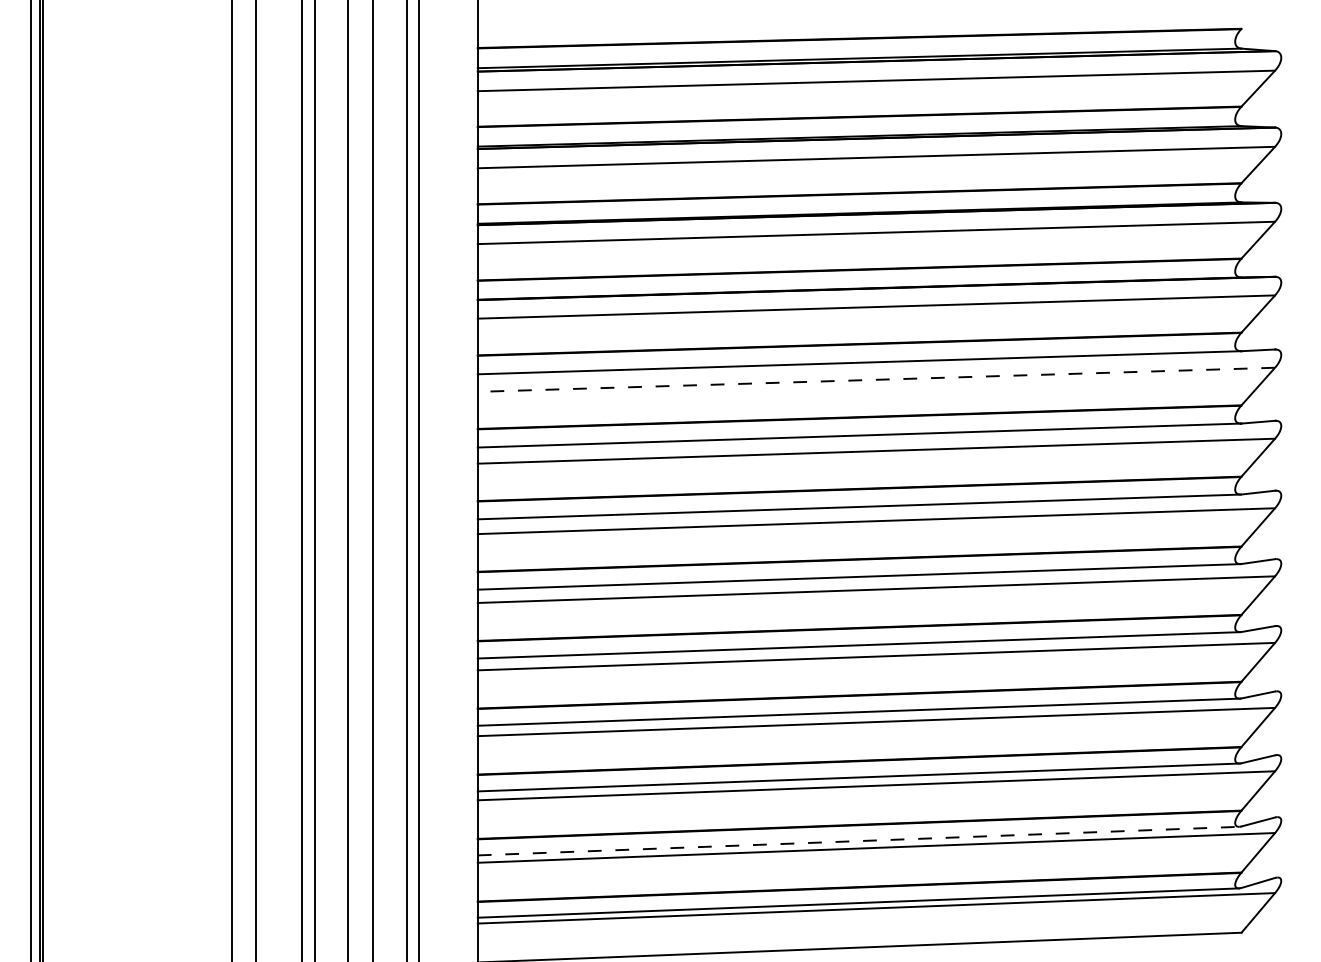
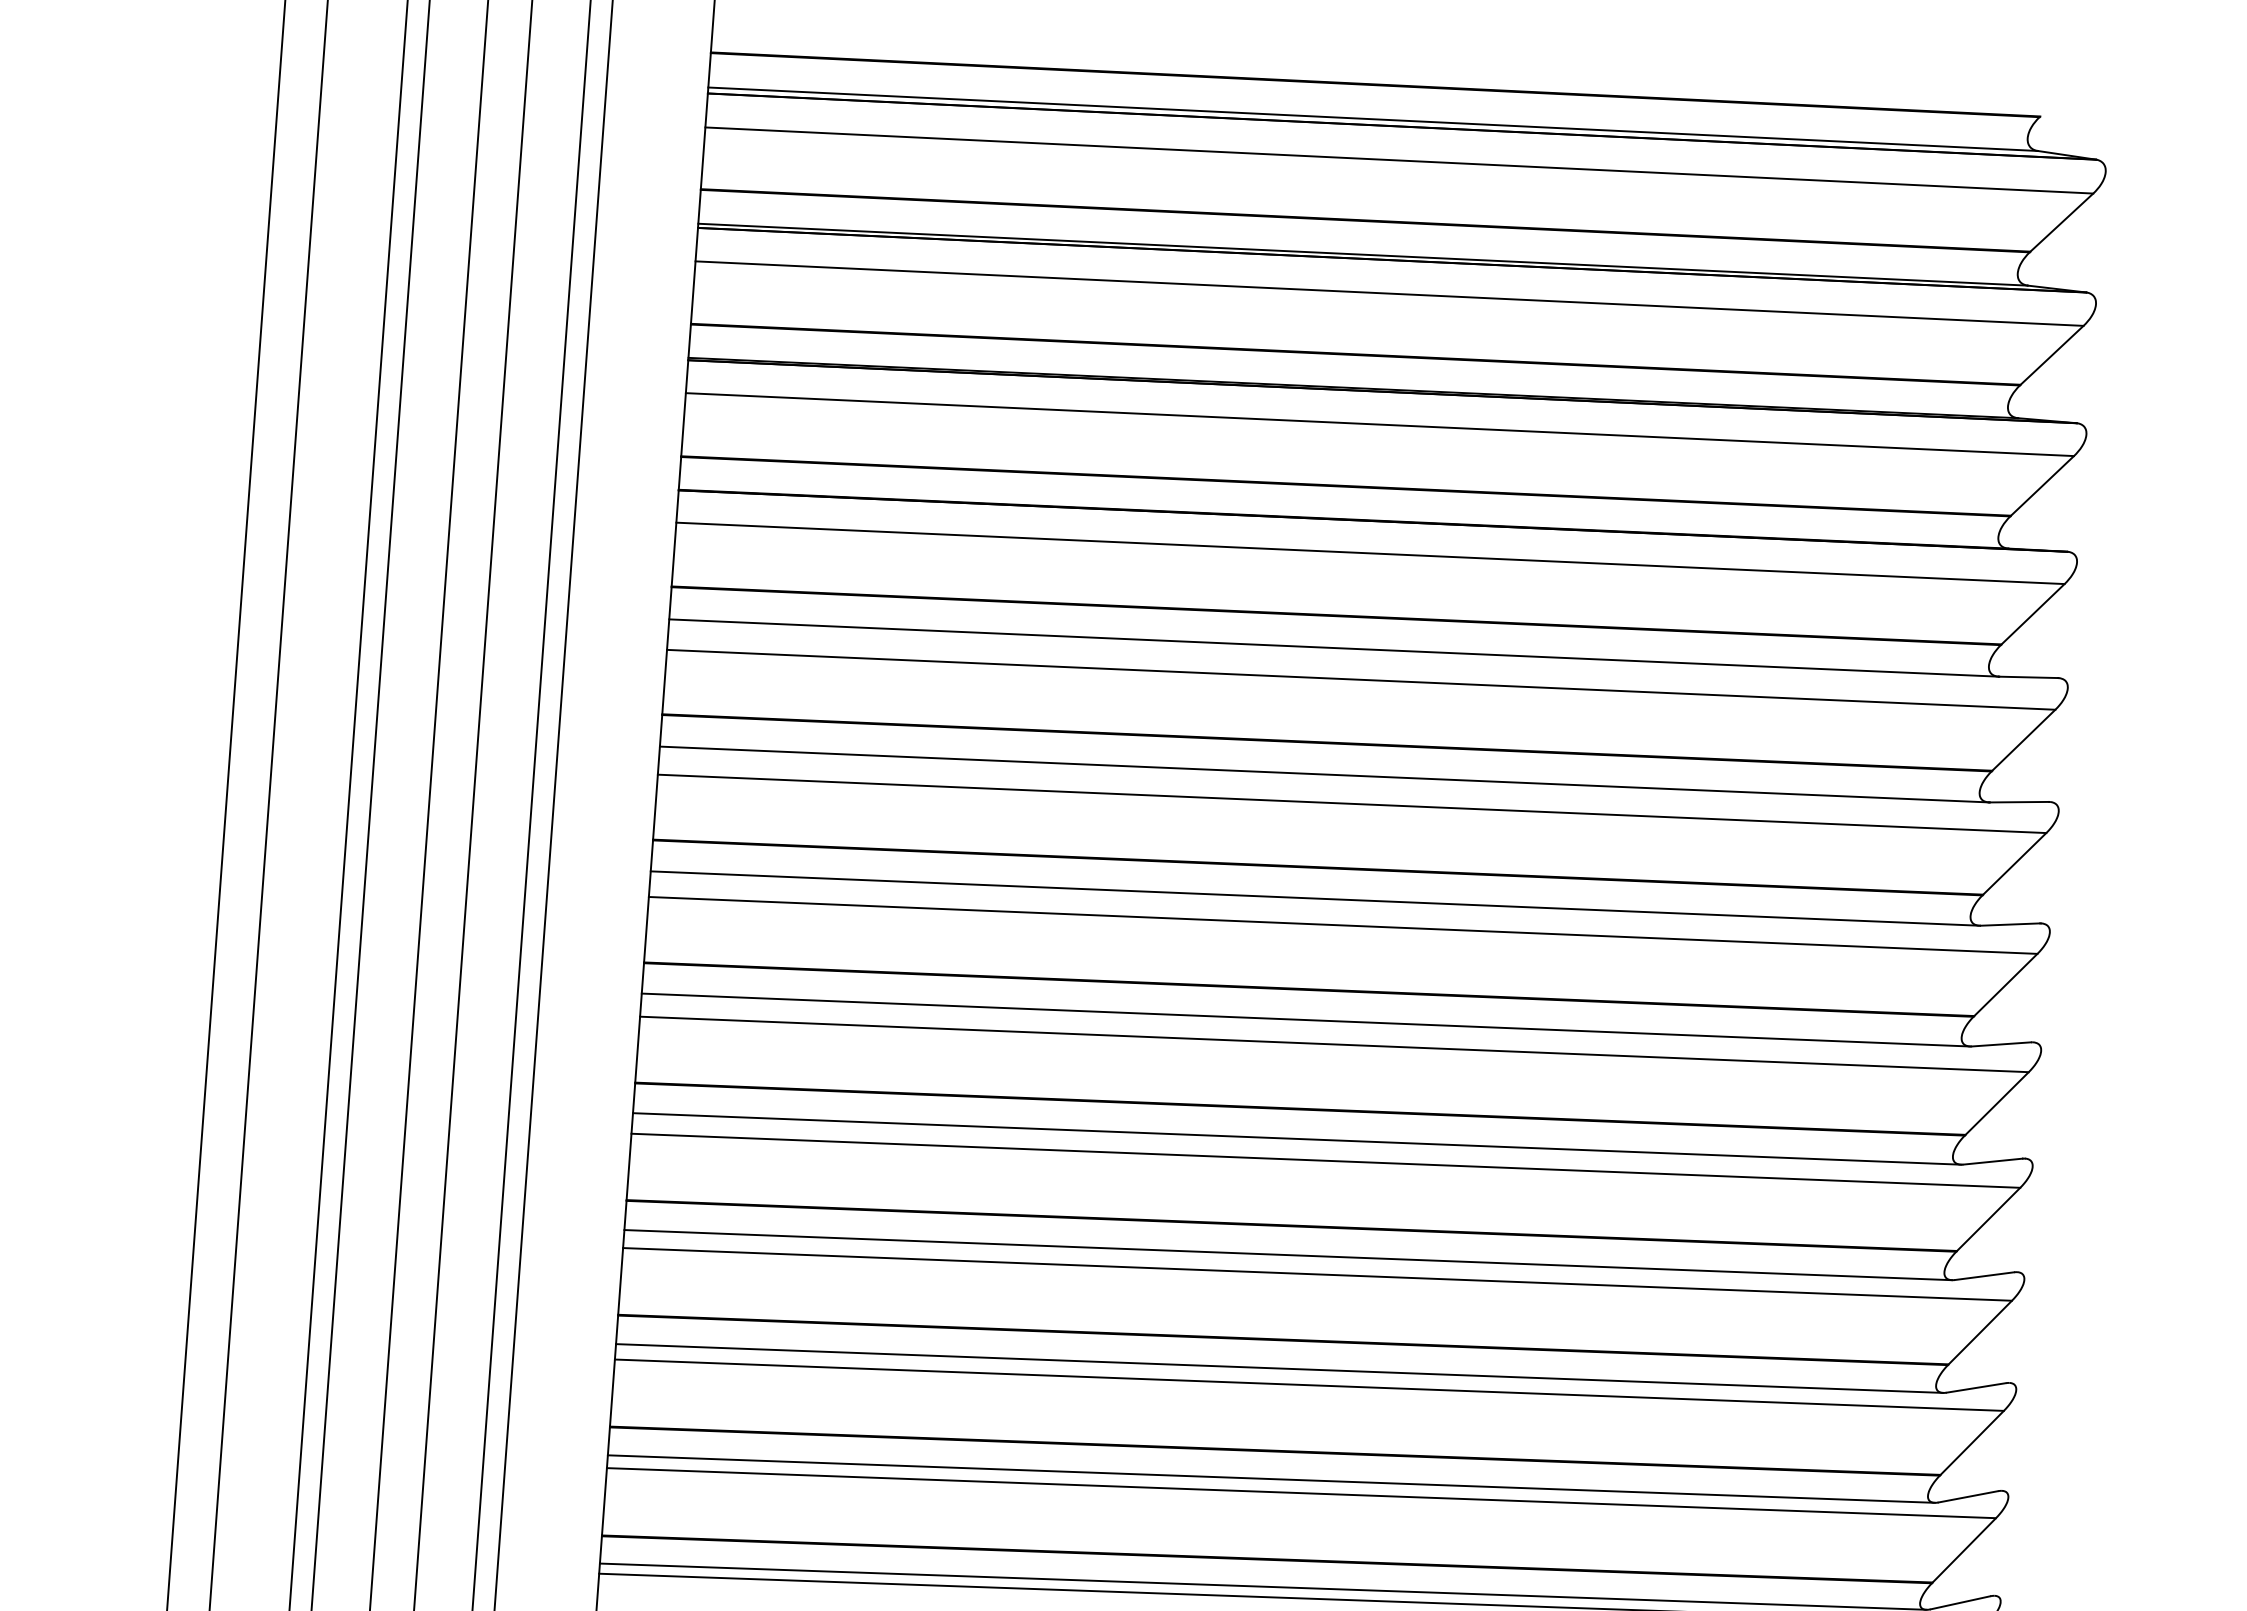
line: (876, 379) -> (1361, 679), dashed -> solid
line: (859, 841) -> (1272, 1479), dashed -> solid

